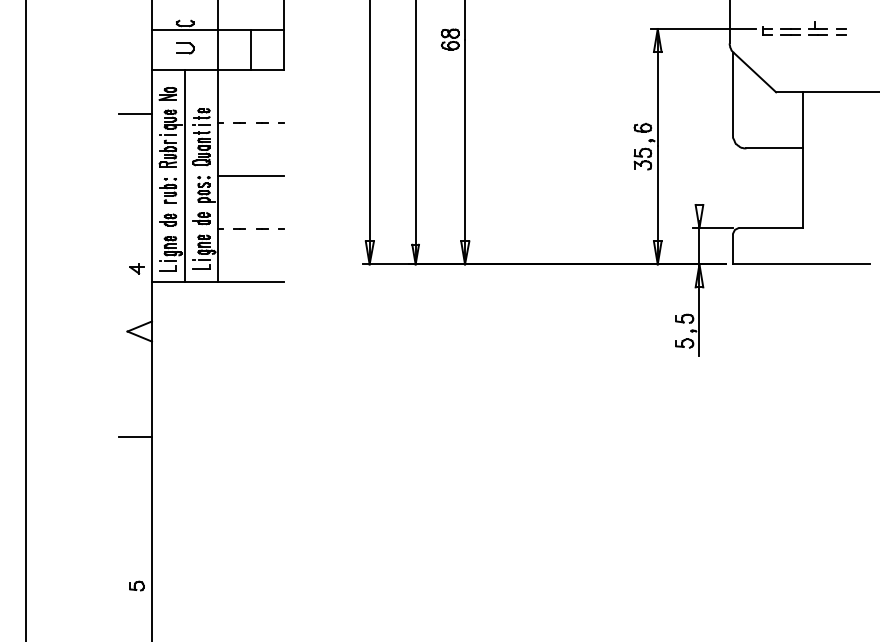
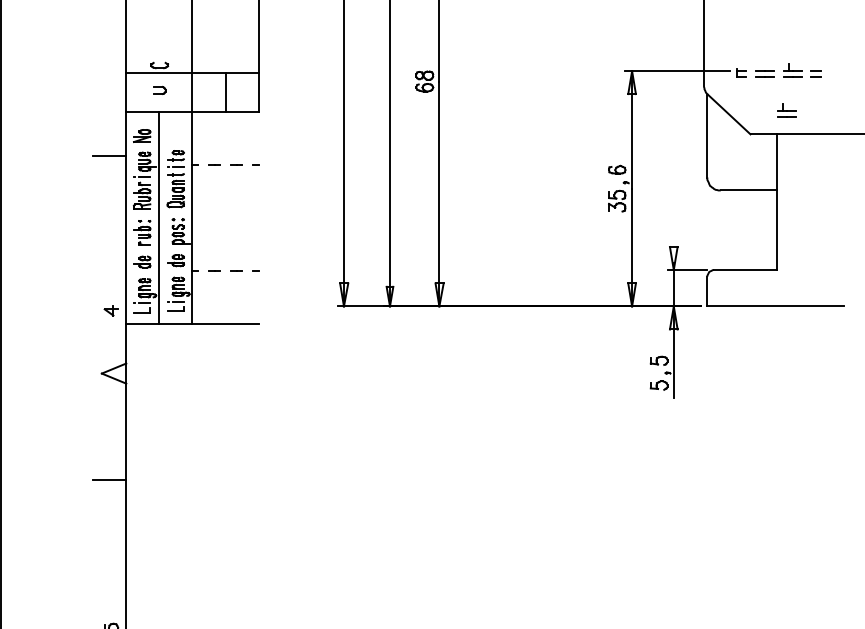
part: (185, 48) -> (159, 90), size x0.7
part: (811, 68) -> (785, 110), added
line: (251, 175) -> (225, 217), removed

